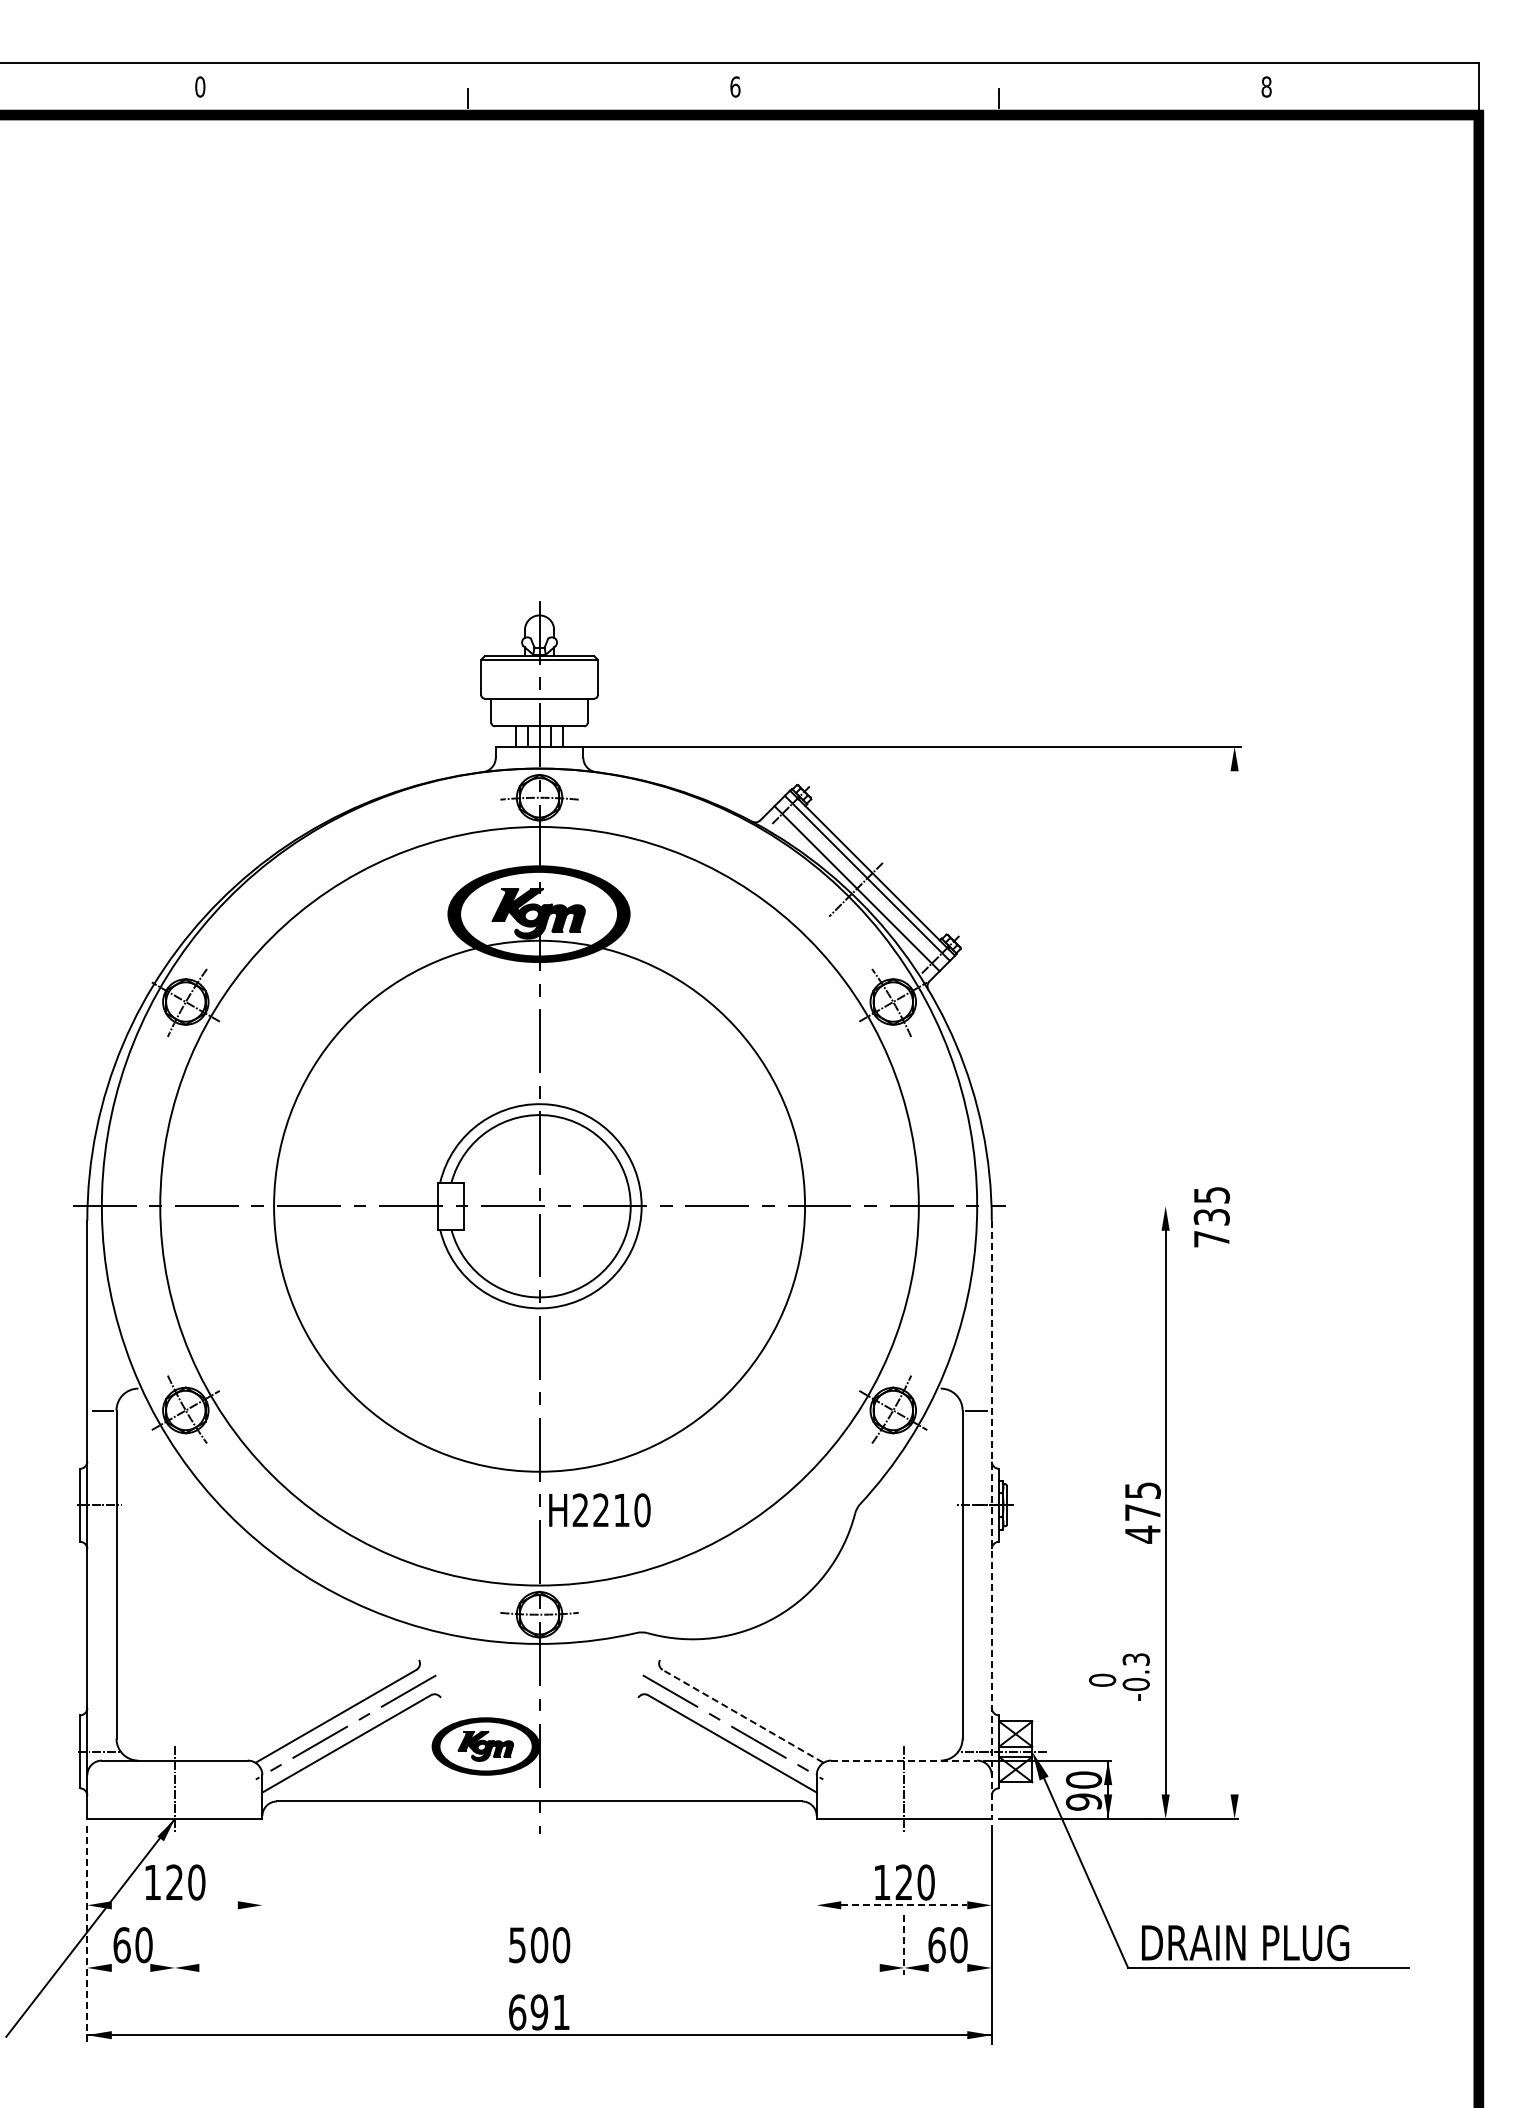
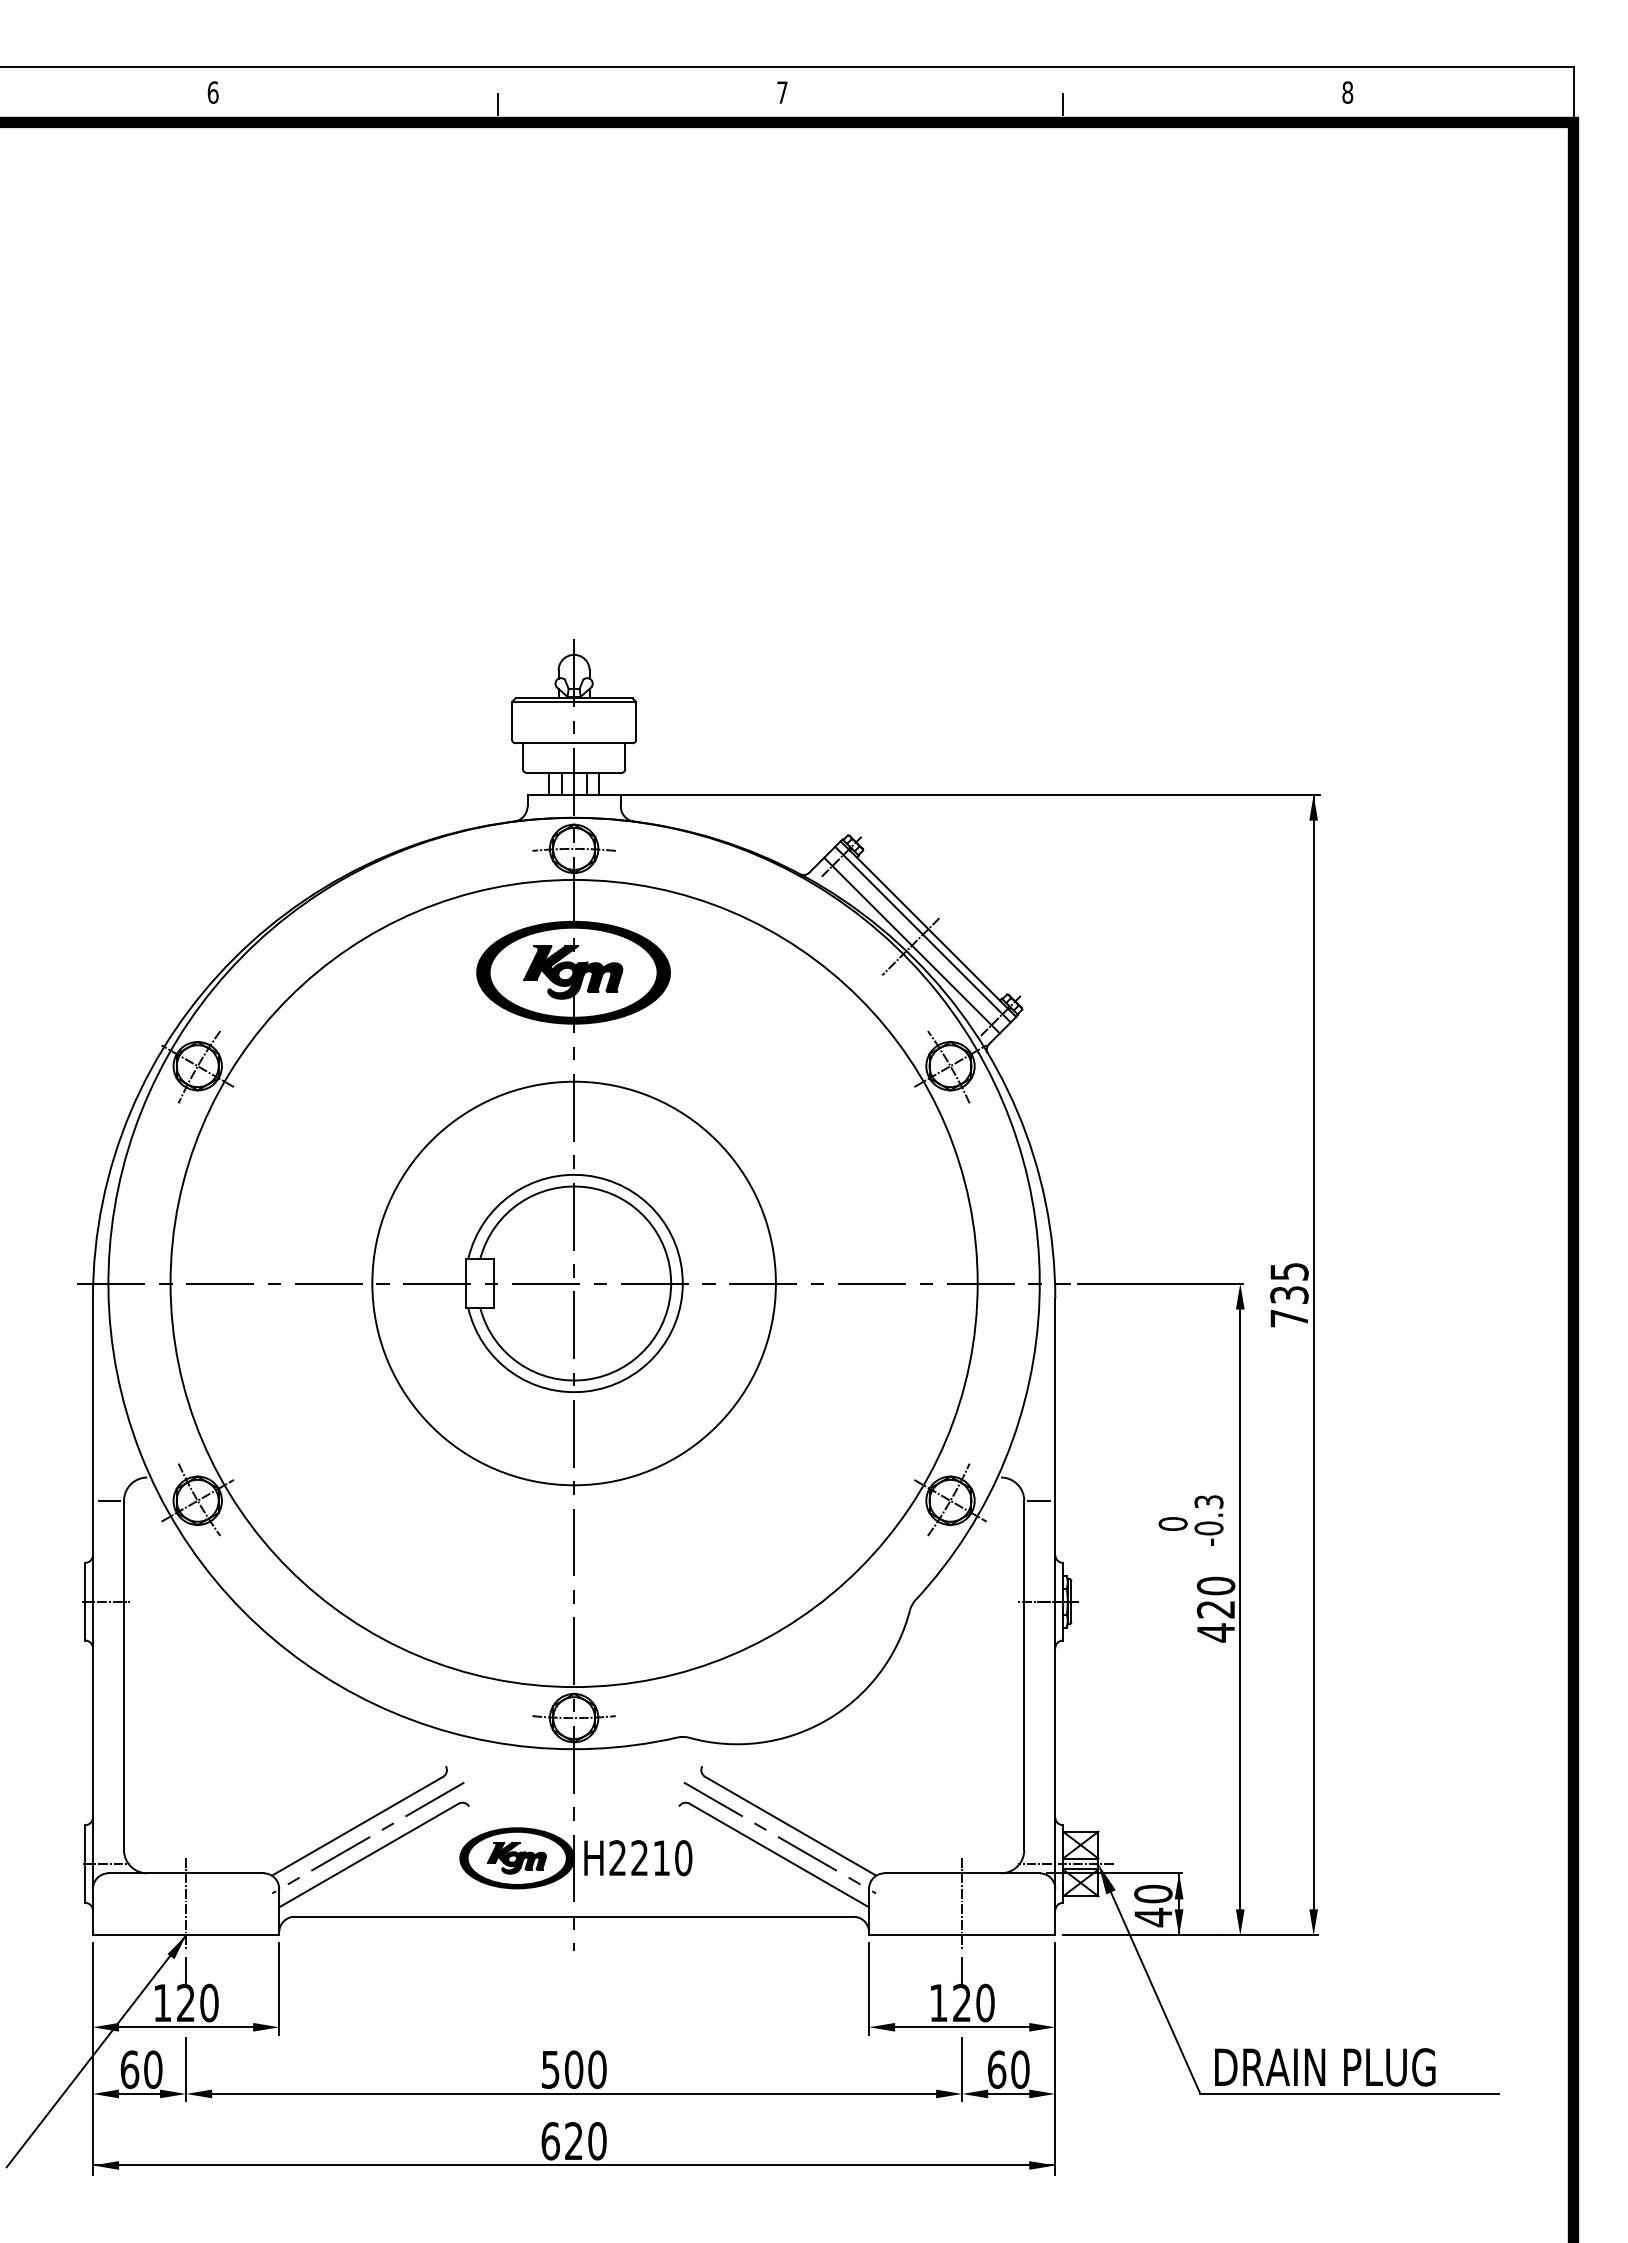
text: (200, 86) -> (213, 92), 0 -> 6
text: (735, 86) -> (782, 92), 6 -> 7
circle: (539, 1205) -> (574, 1282), size x0.71
line: (1090, 1206) -> (1160, 1283), added
line: (1234, 1270) -> (1313, 1351), added
text: (1142, 1501) -> (1215, 1597), 475 -> 420
text: (599, 1510) -> (637, 1858), moved
line: (991, 1520) -> (1054, 1617), dashed -> solid
text: (1119, 1676) -> (1191, 1519), moved
line: (742, 1716) -> (790, 1826), dashed -> solid
line: (904, 1760) -> (962, 1873), dashed -> solid
text: (1083, 1802) -> (1152, 1917), 90 -> 40
line: (174, 1852) -> (185, 1971), added
line: (904, 1852) -> (962, 1971), added
line: (262, 1868) -> (279, 1988), added
line: (816, 1868) -> (868, 1988), added
line: (174, 1905) -> (185, 2027), added
line: (904, 1905) -> (962, 2027), dashed -> solid
line: (87, 1934) -> (93, 2058), dashed -> solid
line: (174, 1944) -> (185, 2068), added
line: (904, 1944) -> (962, 2068), dashed -> solid
line: (130, 1967) -> (138, 2093), added
line: (539, 1967) -> (574, 2093), added
line: (947, 1967) -> (1008, 2093), added
text: (550, 2012) -> (585, 2141), 691 -> 620

